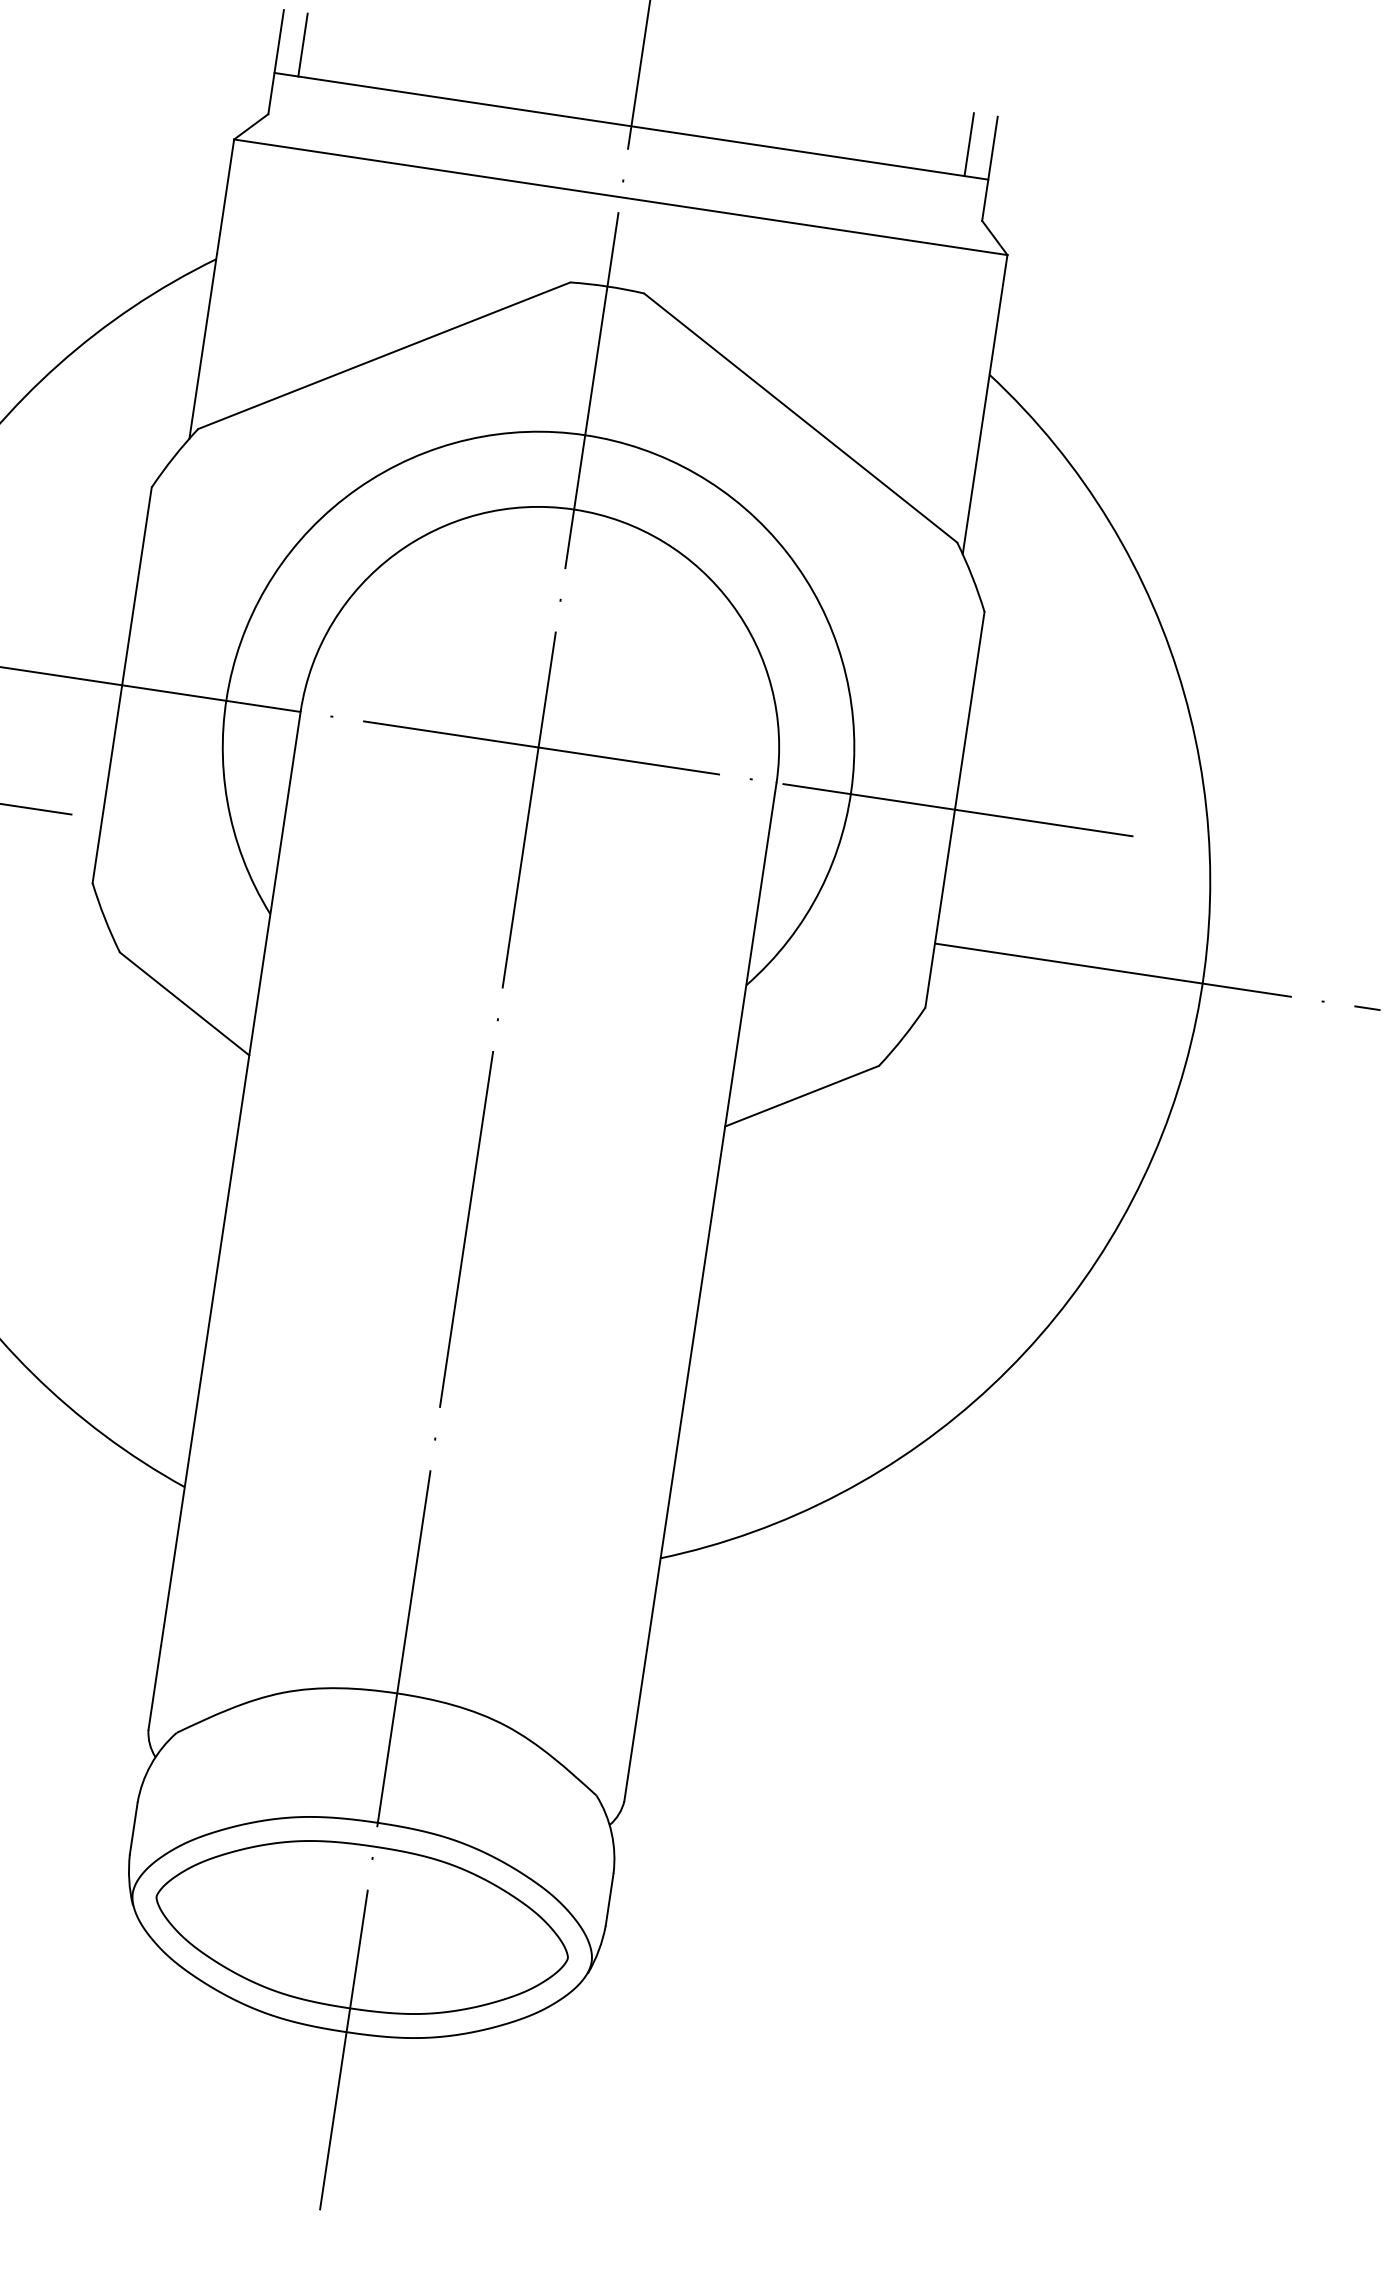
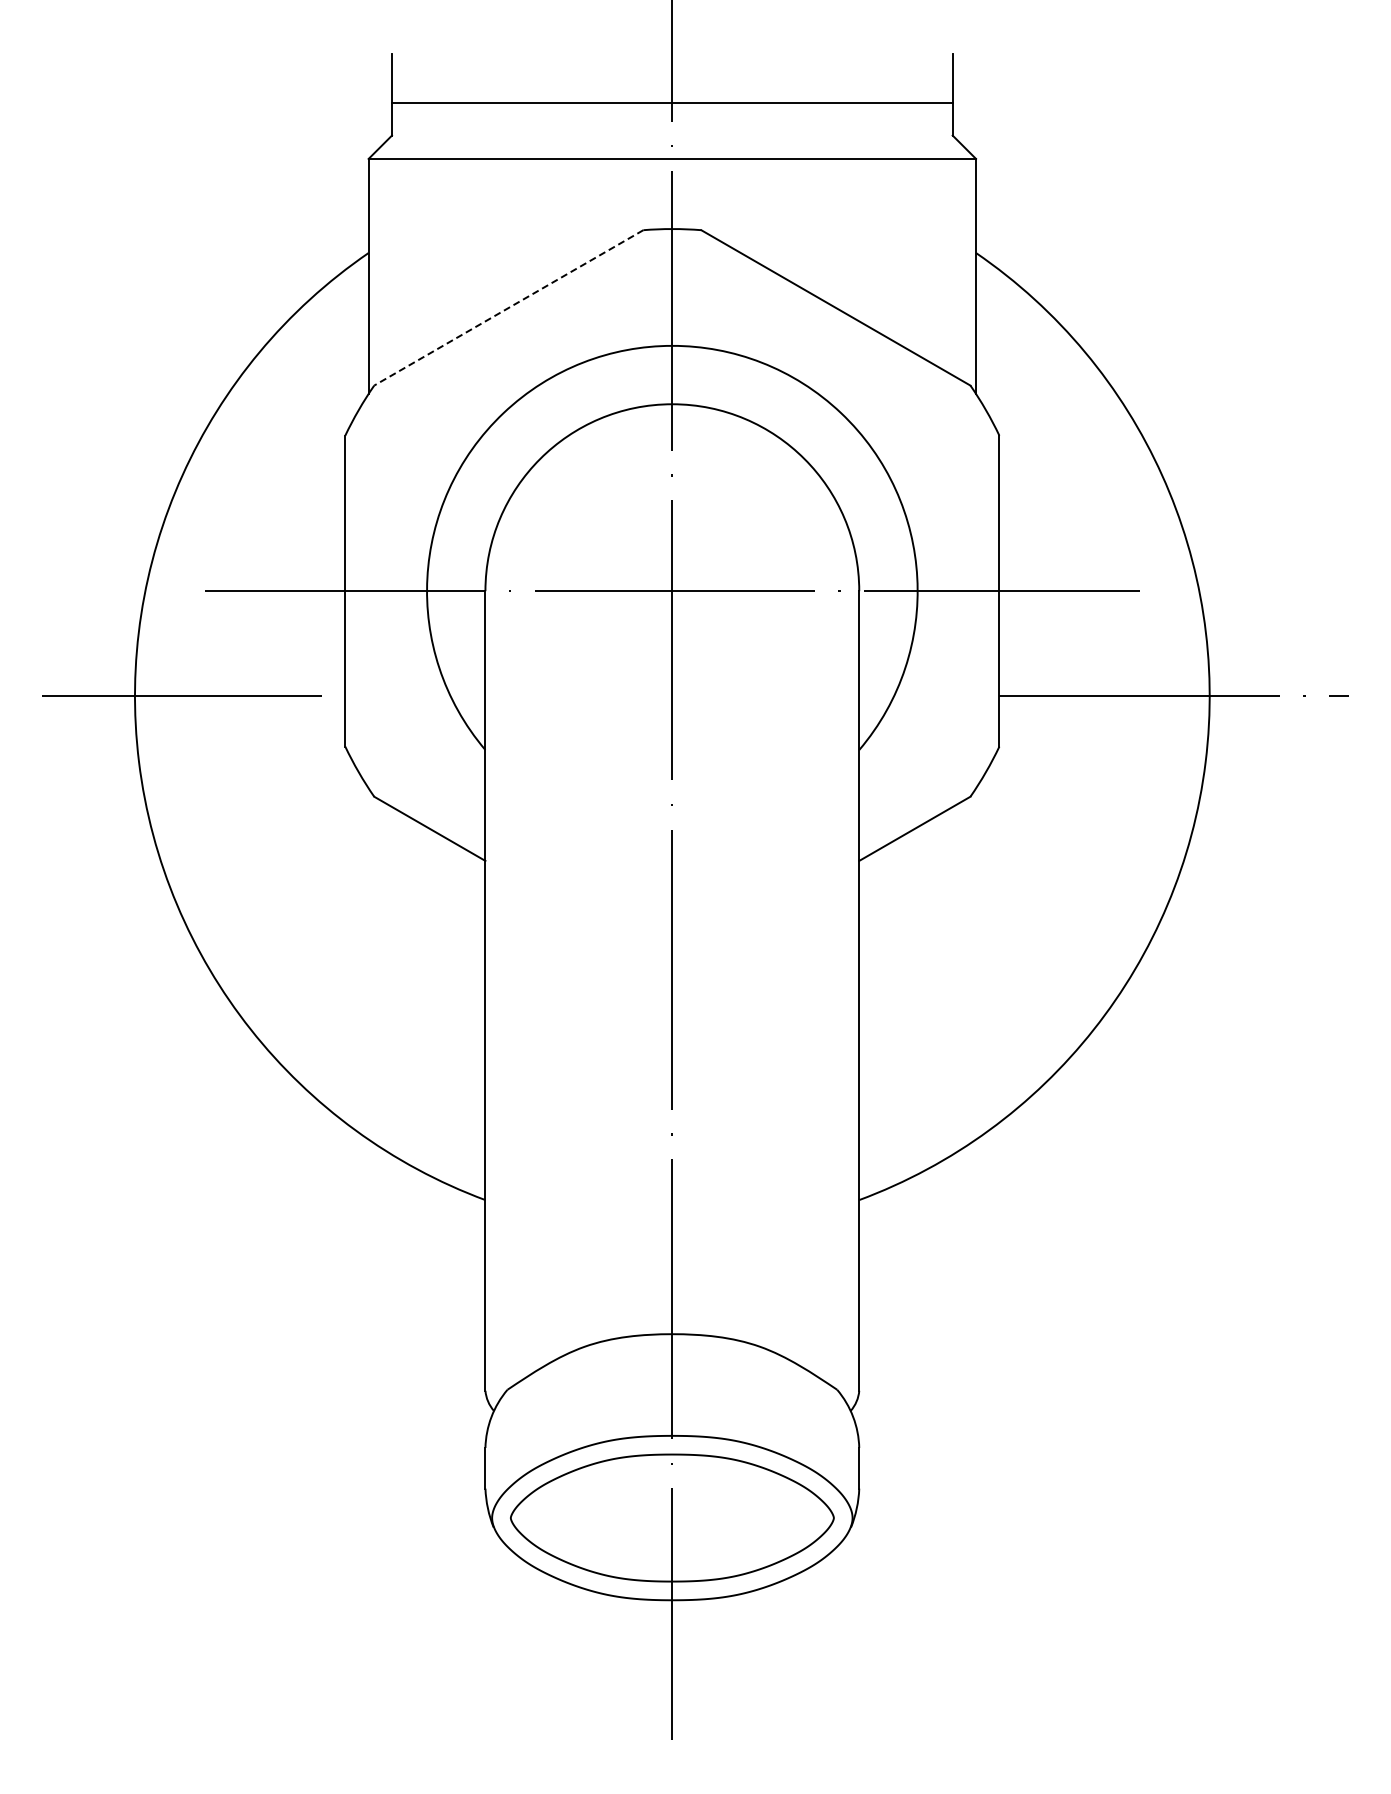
line: (302, 45) -> (410, 78), removed
line: (969, 144) -> (934, 78), removed
line: (383, 356) -> (508, 308), solid -> dashed

